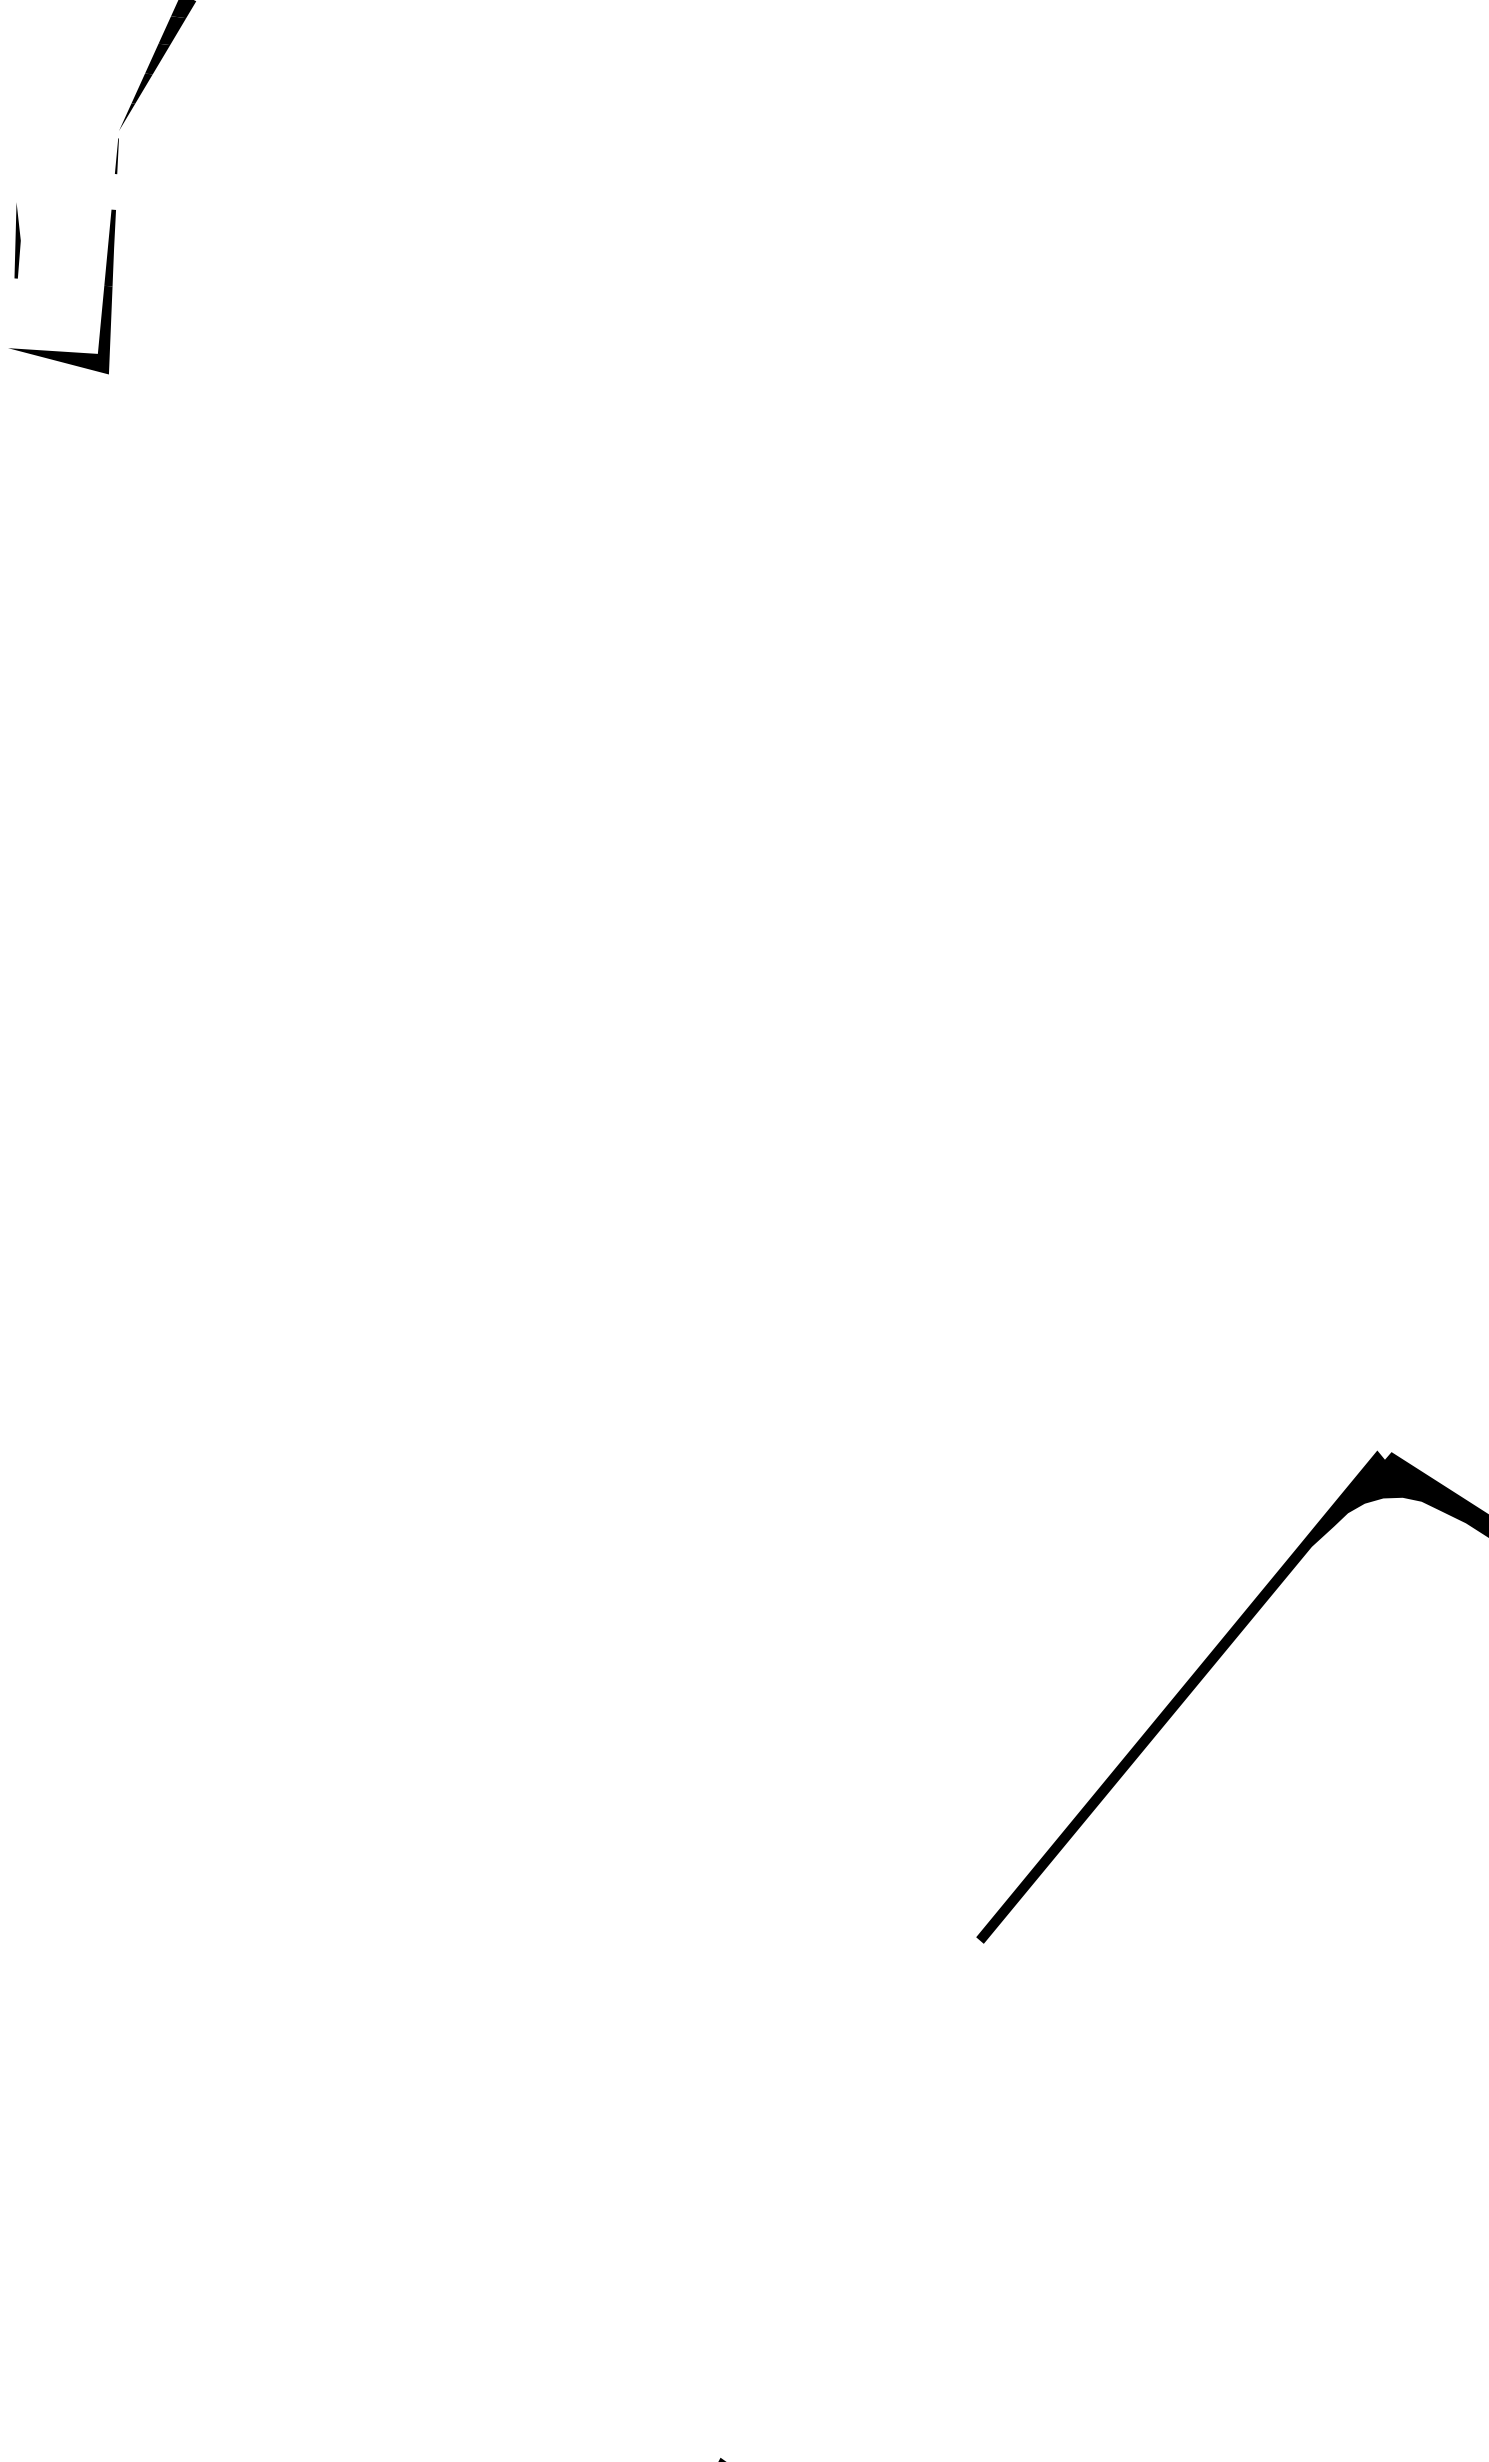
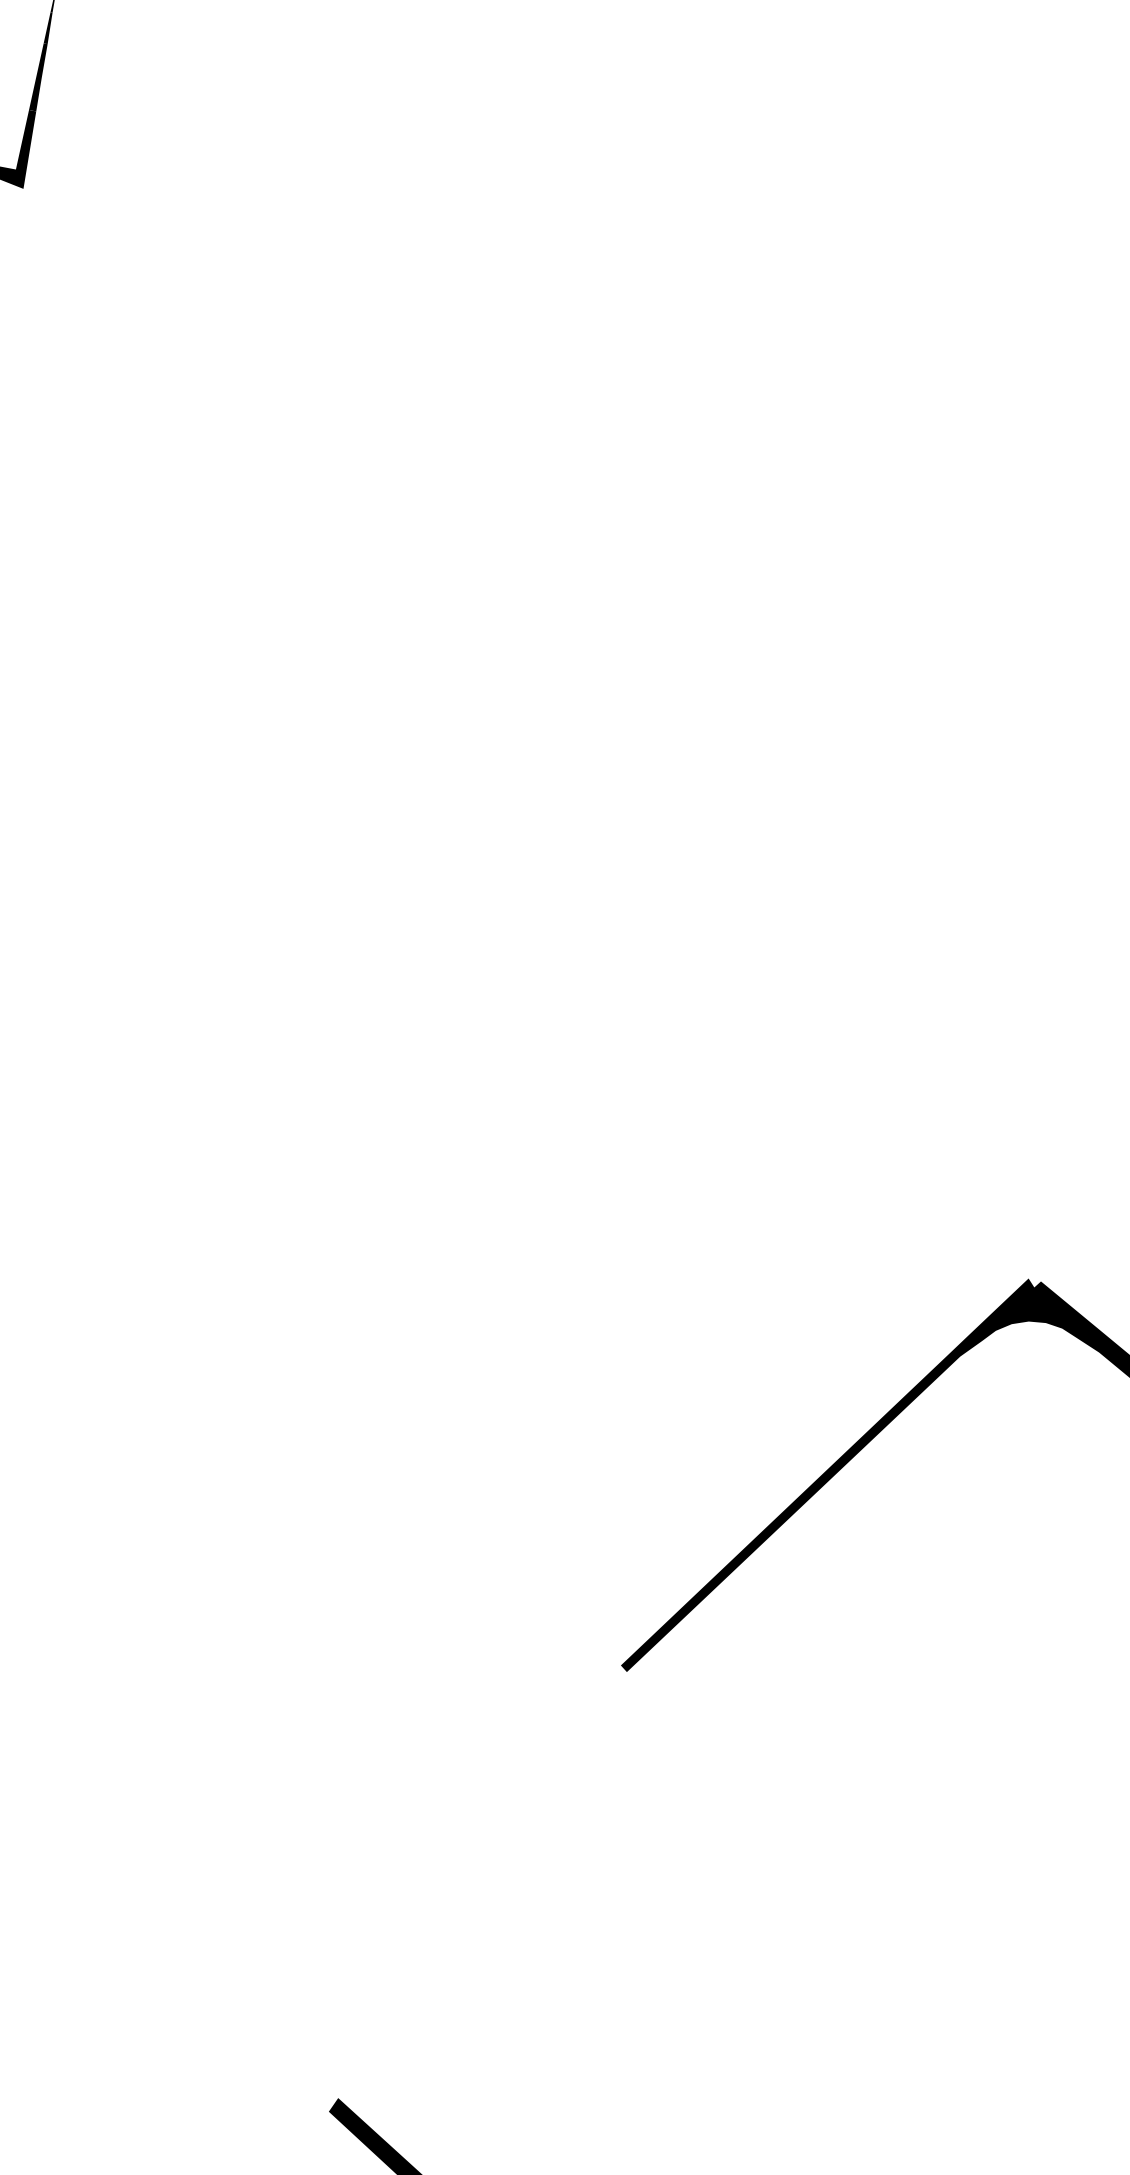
fill: (114, 191) -> (48, 27), added

